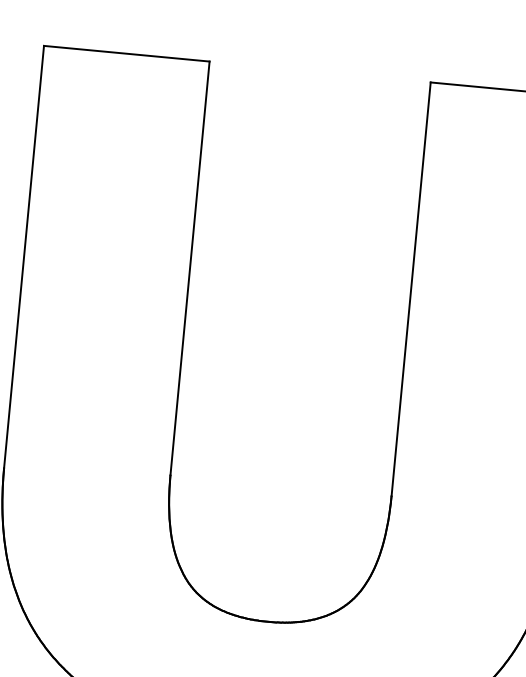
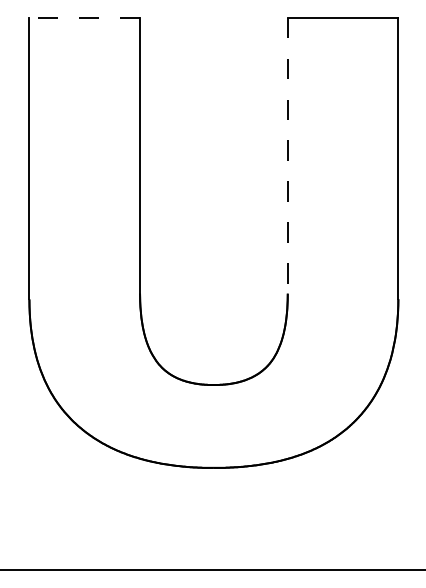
line: (126, 53) -> (84, 17), solid -> dashed
line: (410, 290) -> (287, 156), solid -> dashed

